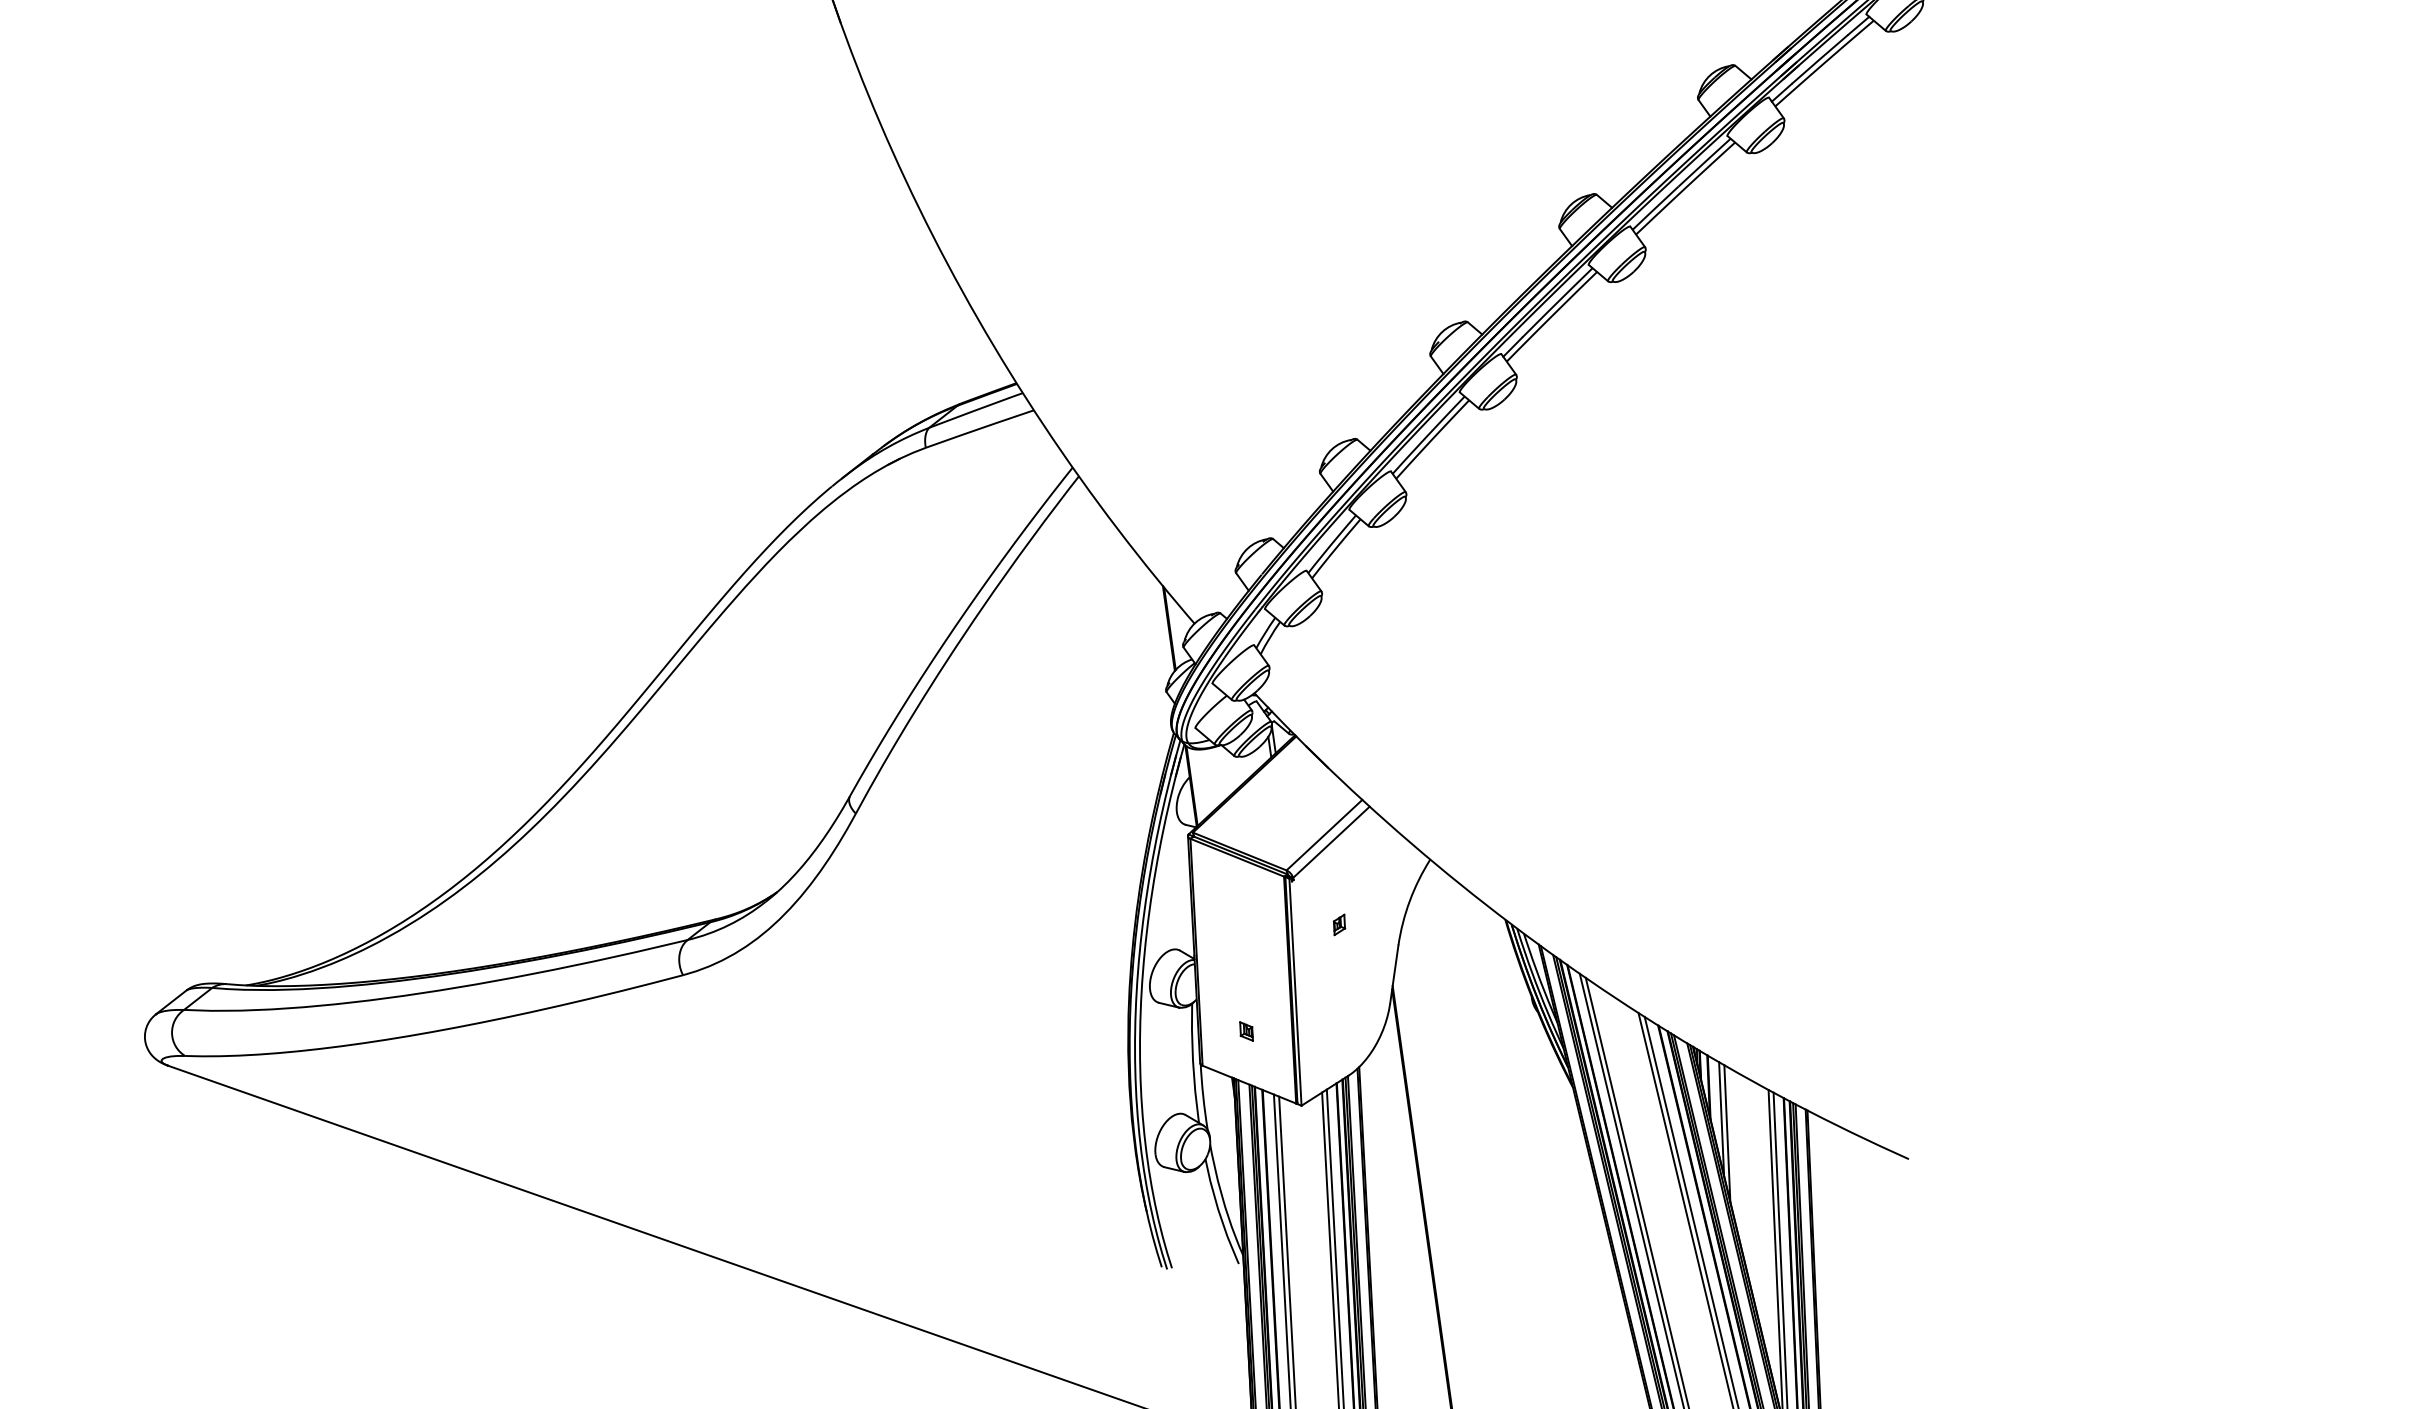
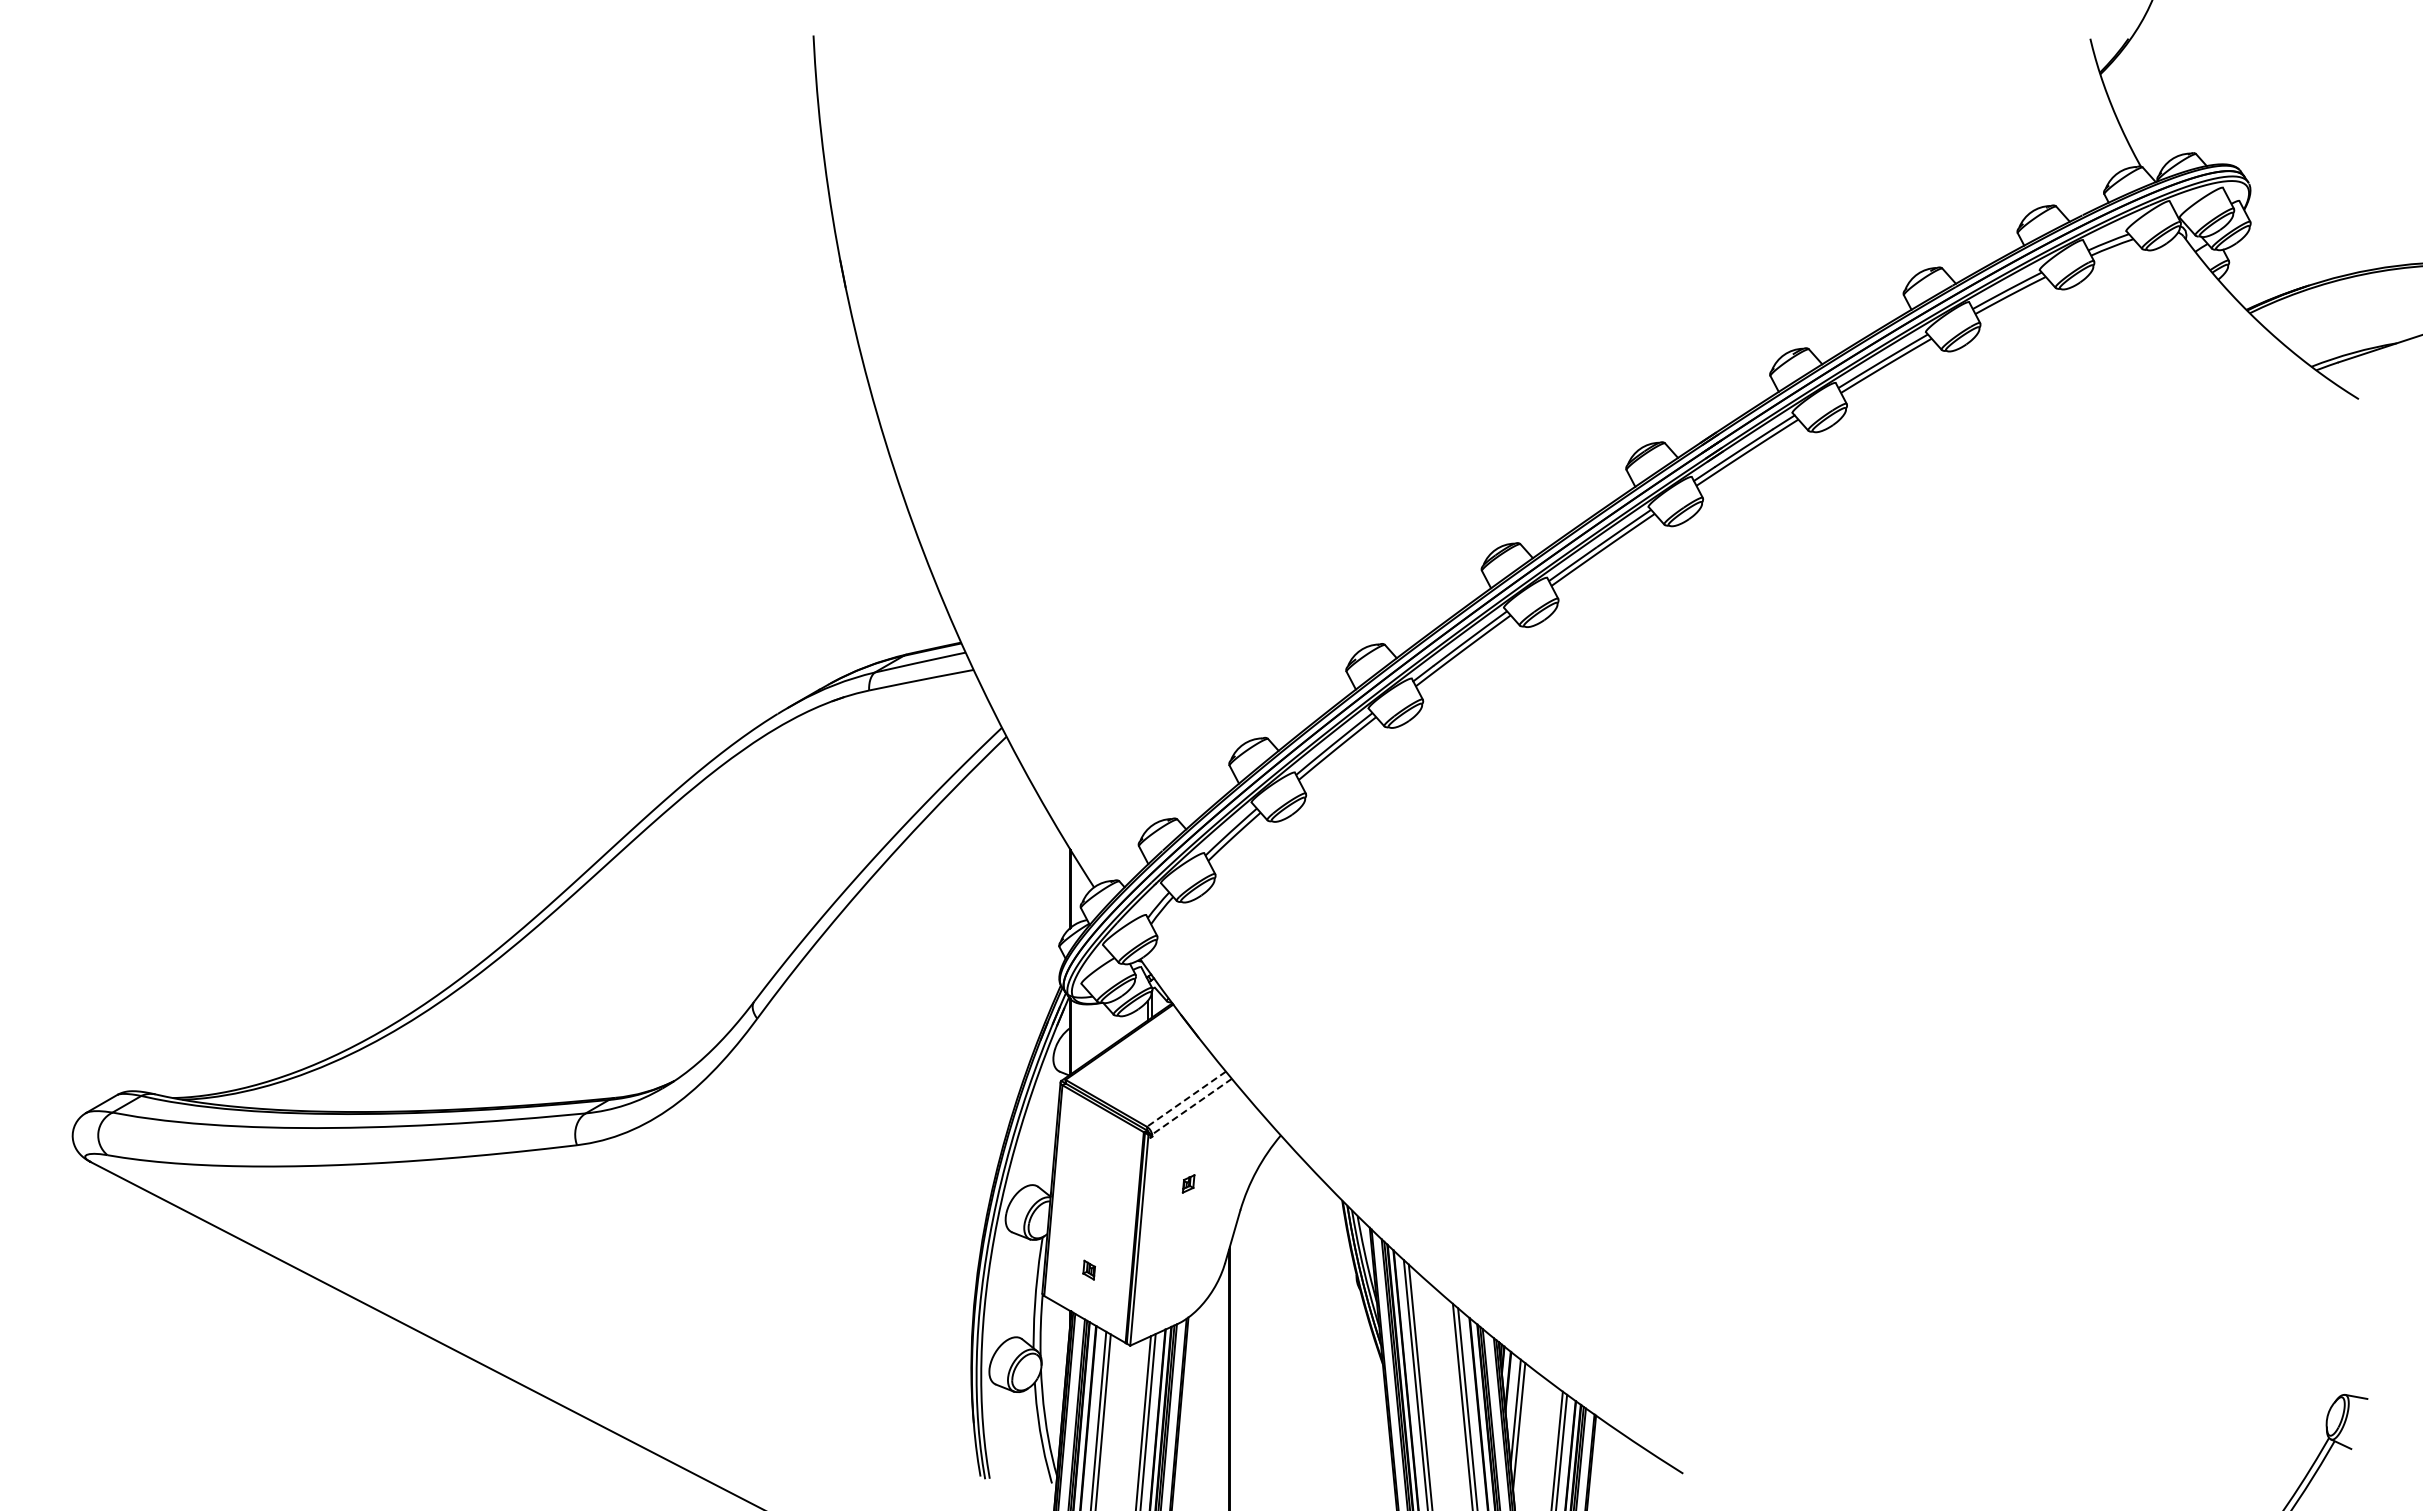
line: (1324, 835) -> (1186, 1099), solid -> dashed
line: (1330, 842) -> (1191, 1106), solid -> dashed

